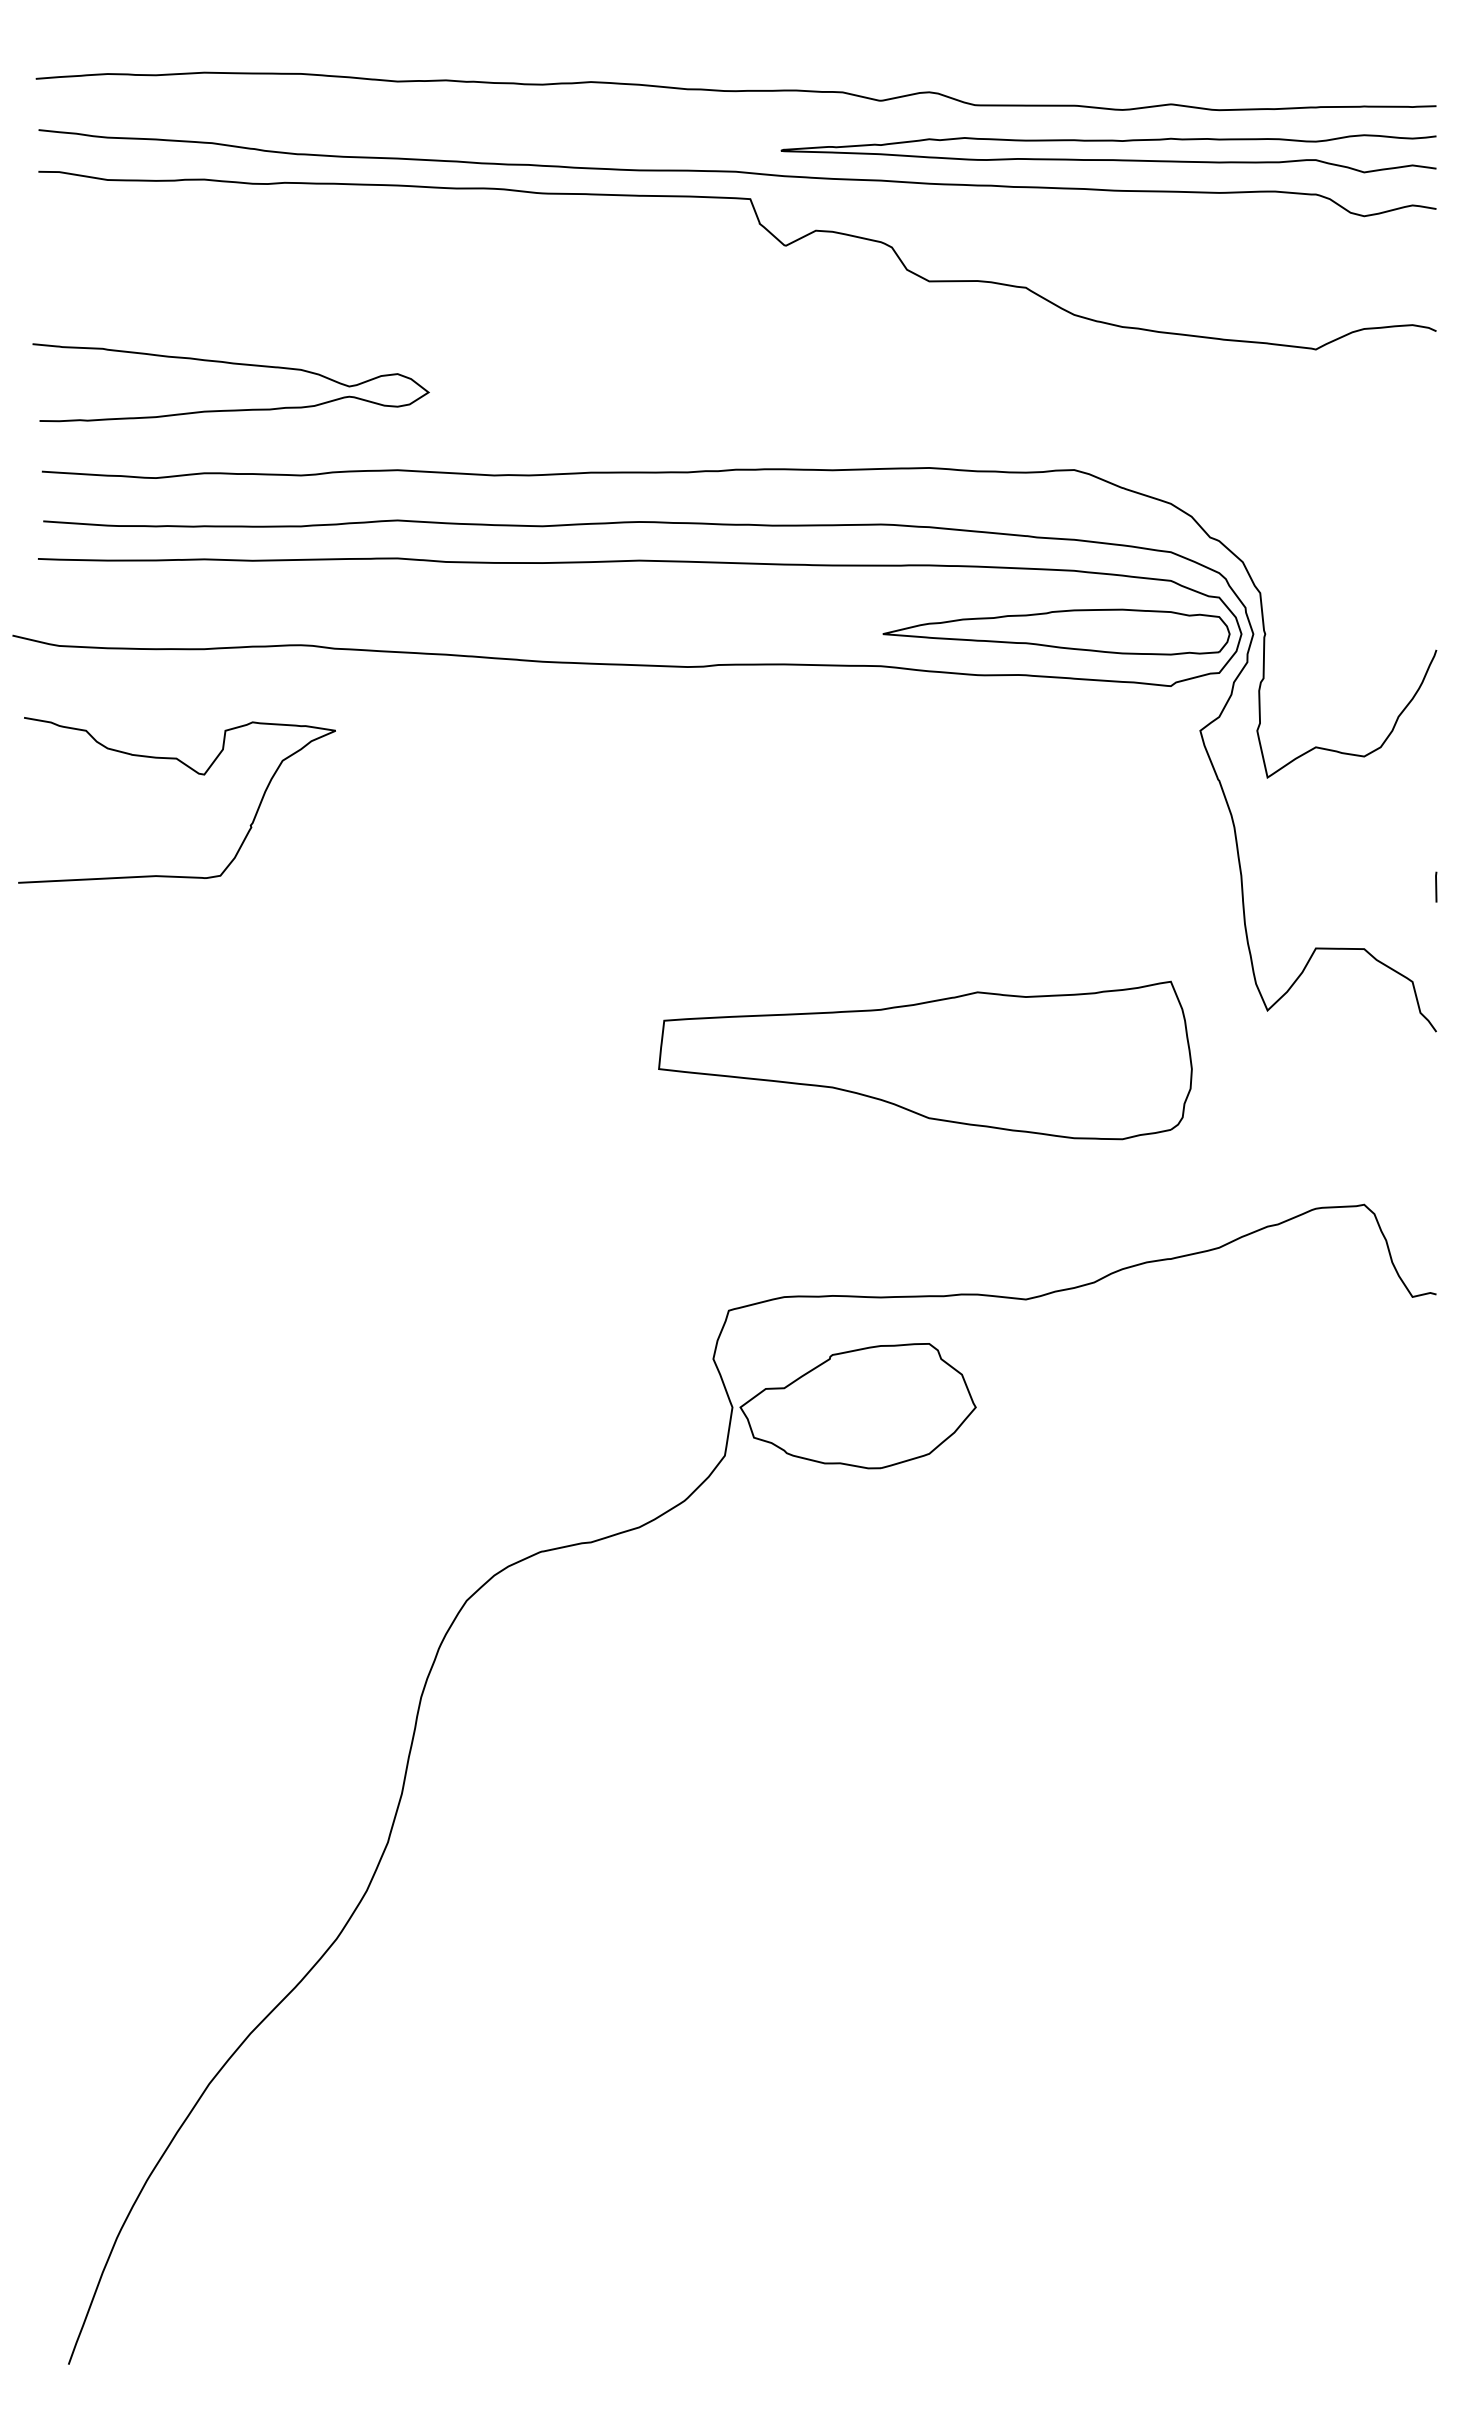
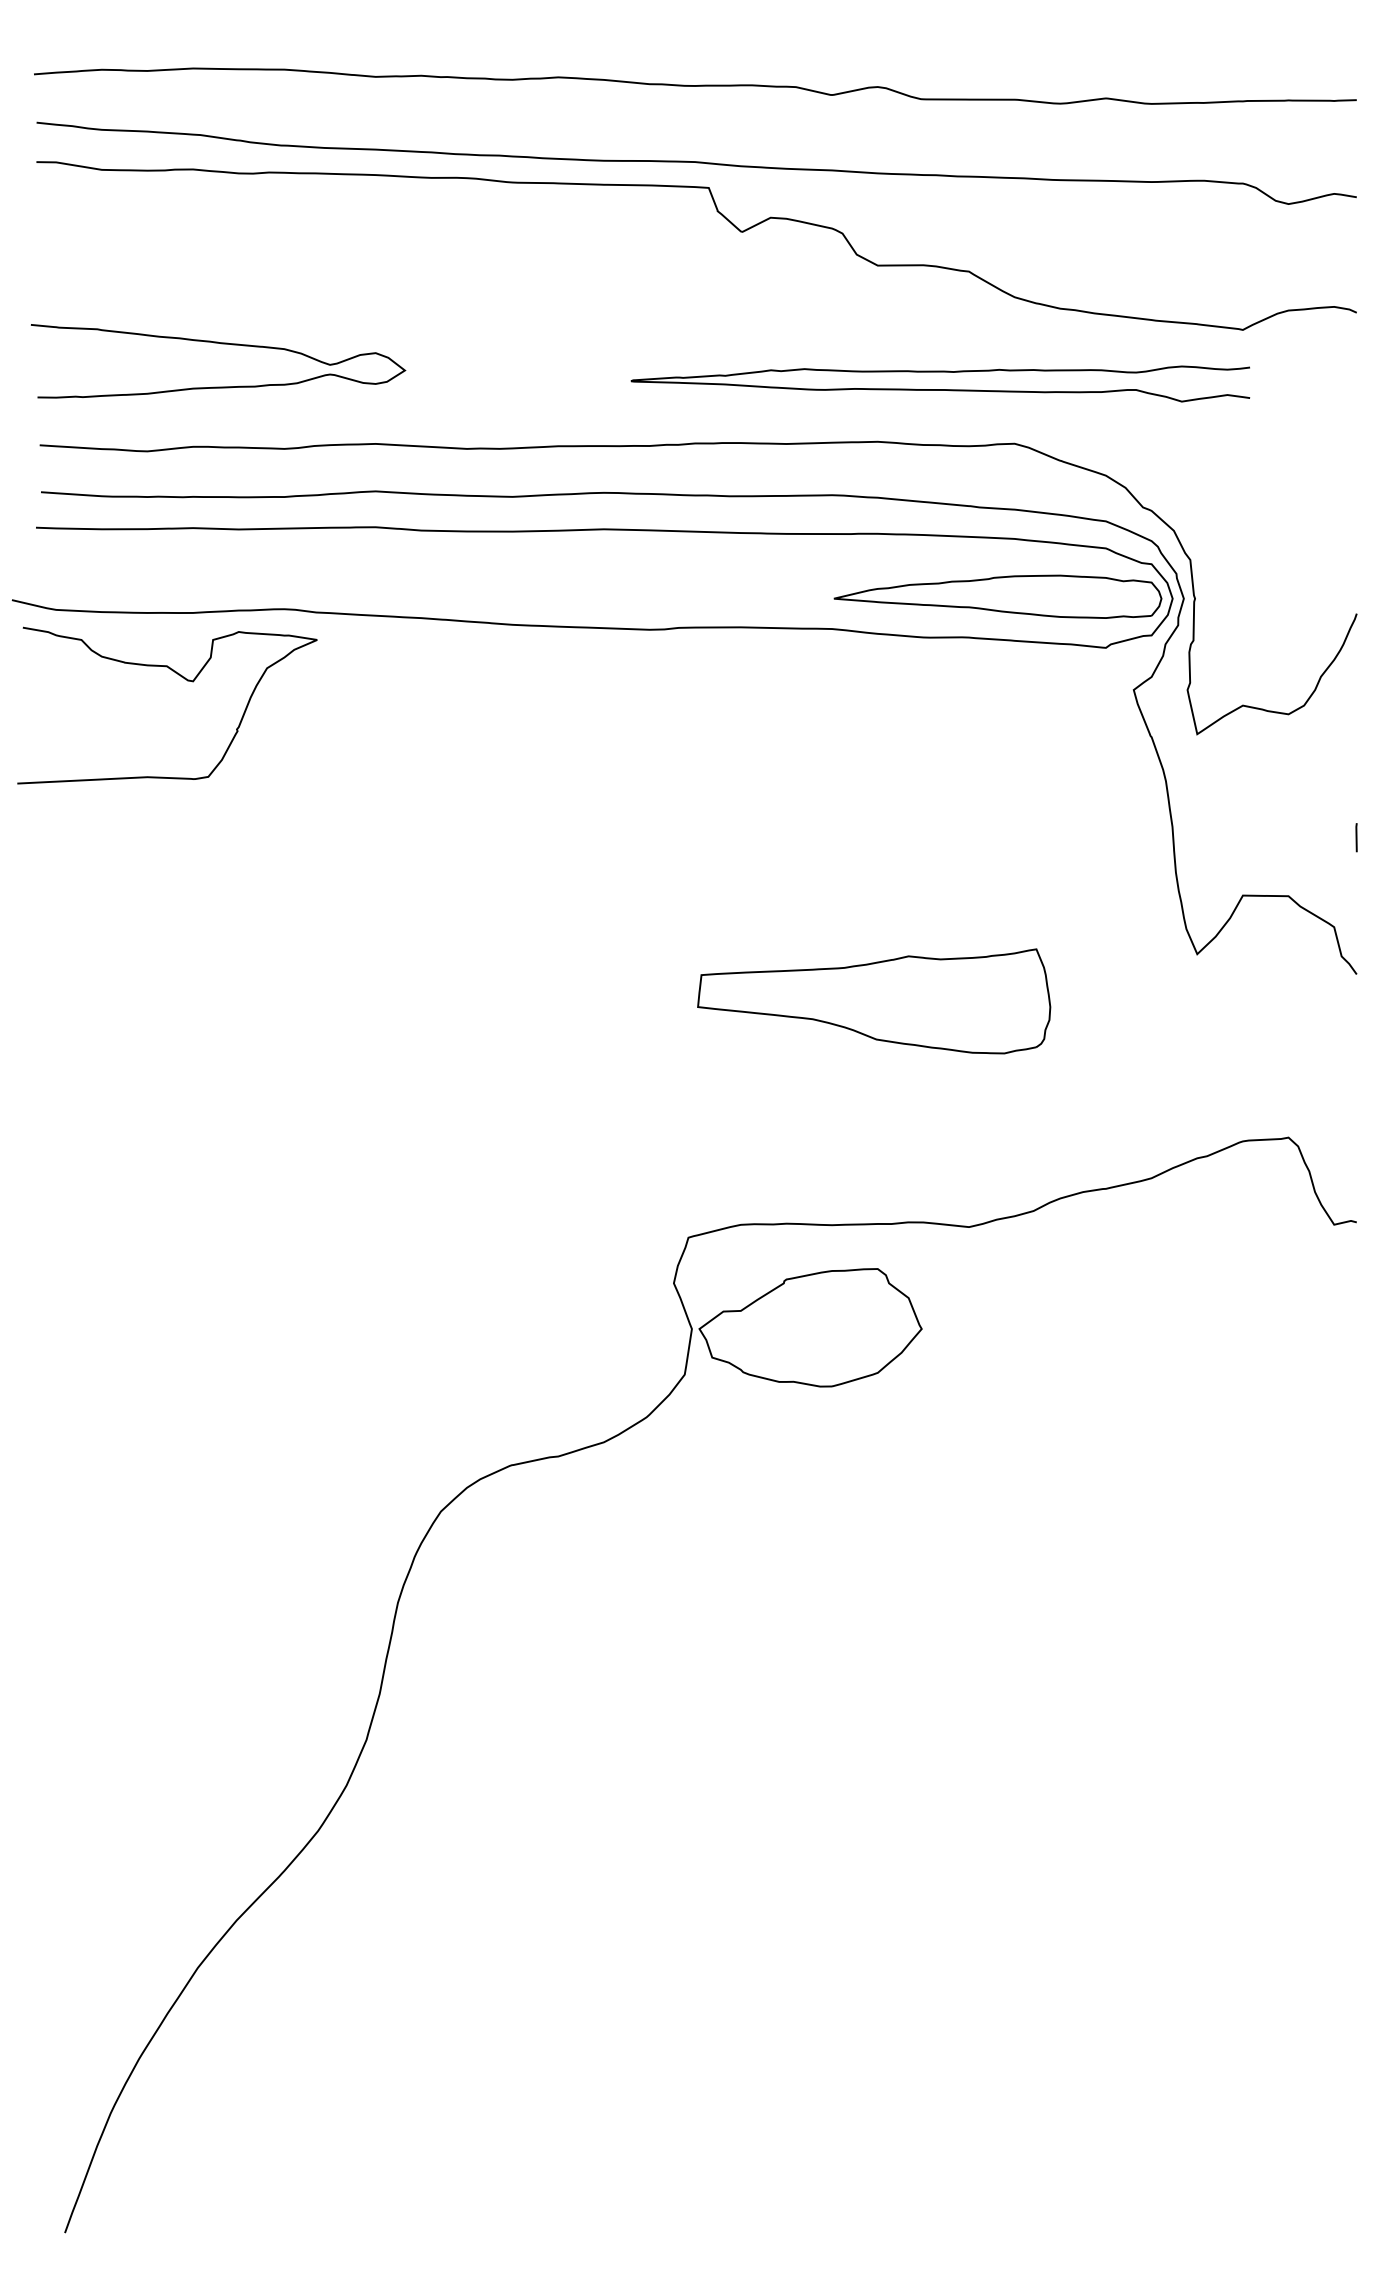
curve: (1108, 159) -> (940, 389), moved
curve: (196, 773) -> (185, 680), moved
part: (925, 1060) -> (874, 1001), size x0.7

